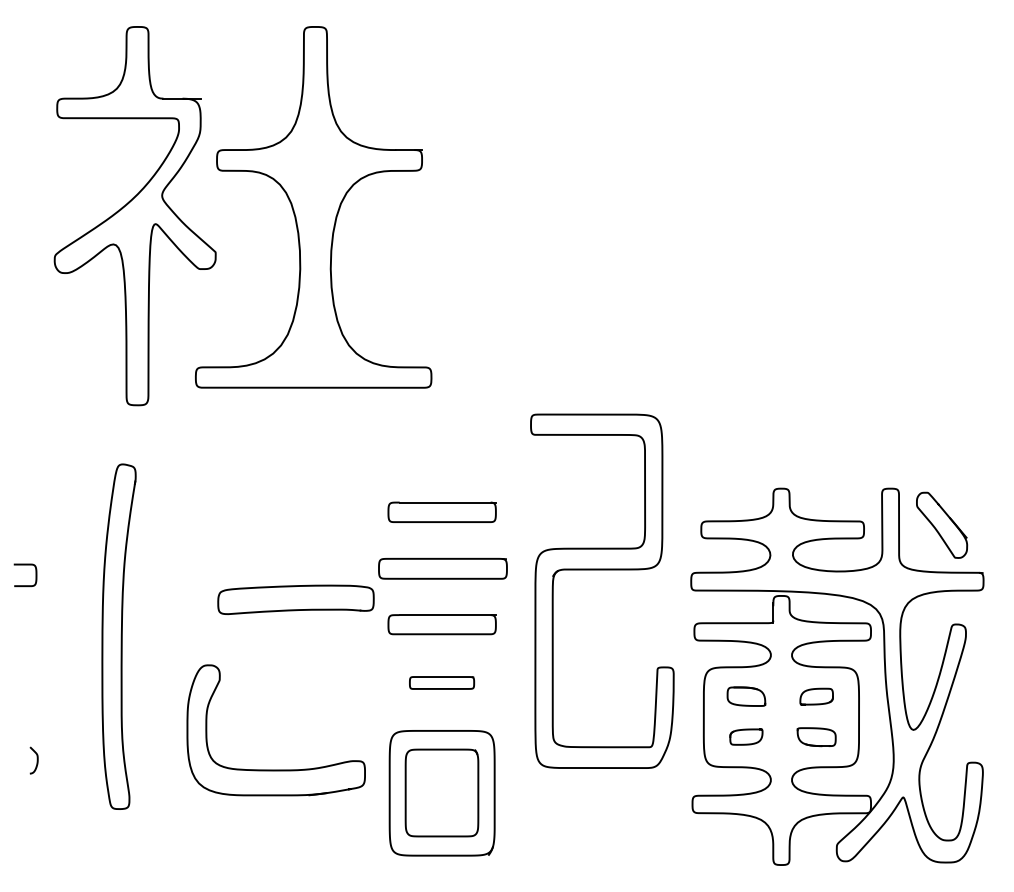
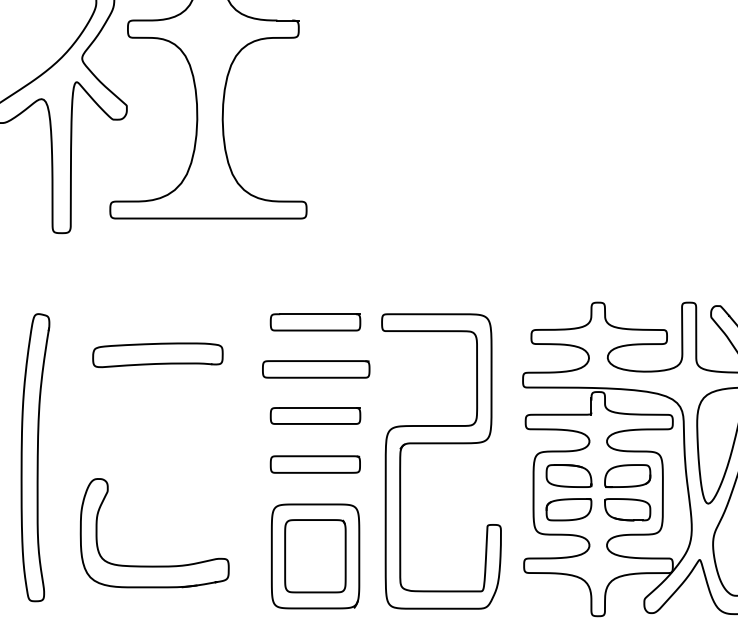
part: (602, 570) -> (441, 444), moved
part: (295, 599) -> (157, 355), moved
part: (118, 636) -> (35, 457), moved
part: (441, 682) -> (314, 464), size x1.67
part: (746, 696) -> (569, 475), size x1.43
part: (816, 696) -> (627, 475), size x1.67
part: (746, 736) -> (569, 509), size x1.67
part: (816, 736) -> (627, 509), size x1.43
part: (275, 769) -> (154, 565), moved

